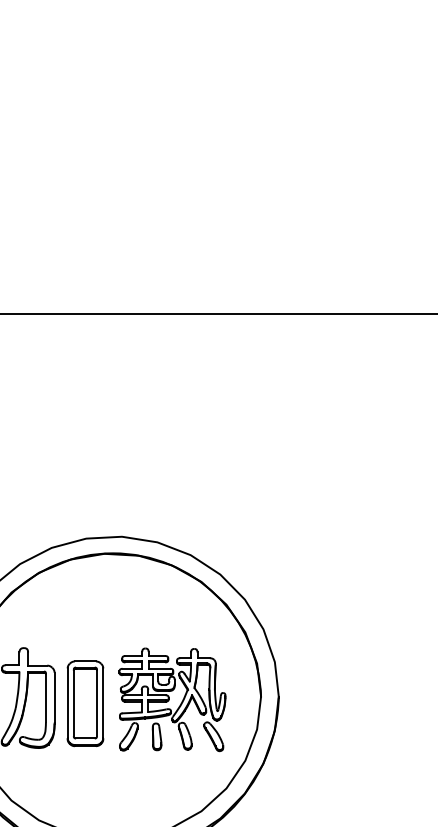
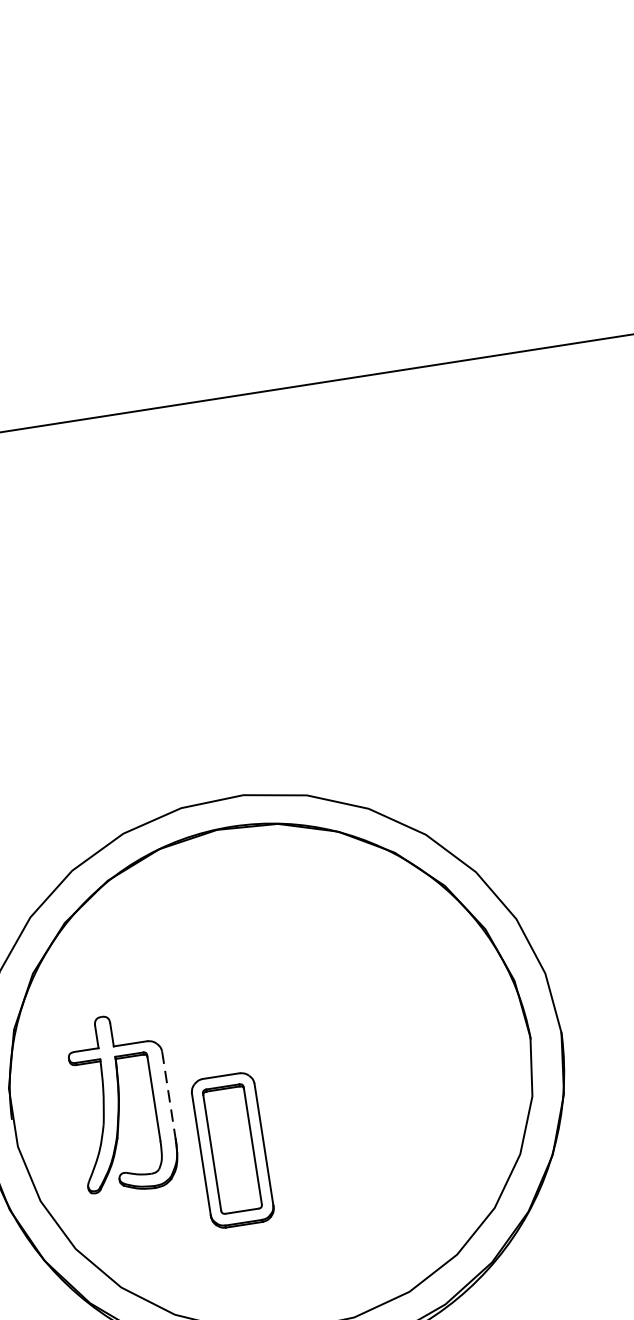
line: (54, 697) -> (168, 1095), solid -> dashed
part: (172, 699) -> (376, 1066), removed
part: (85, 703) -> (232, 1149), moved

